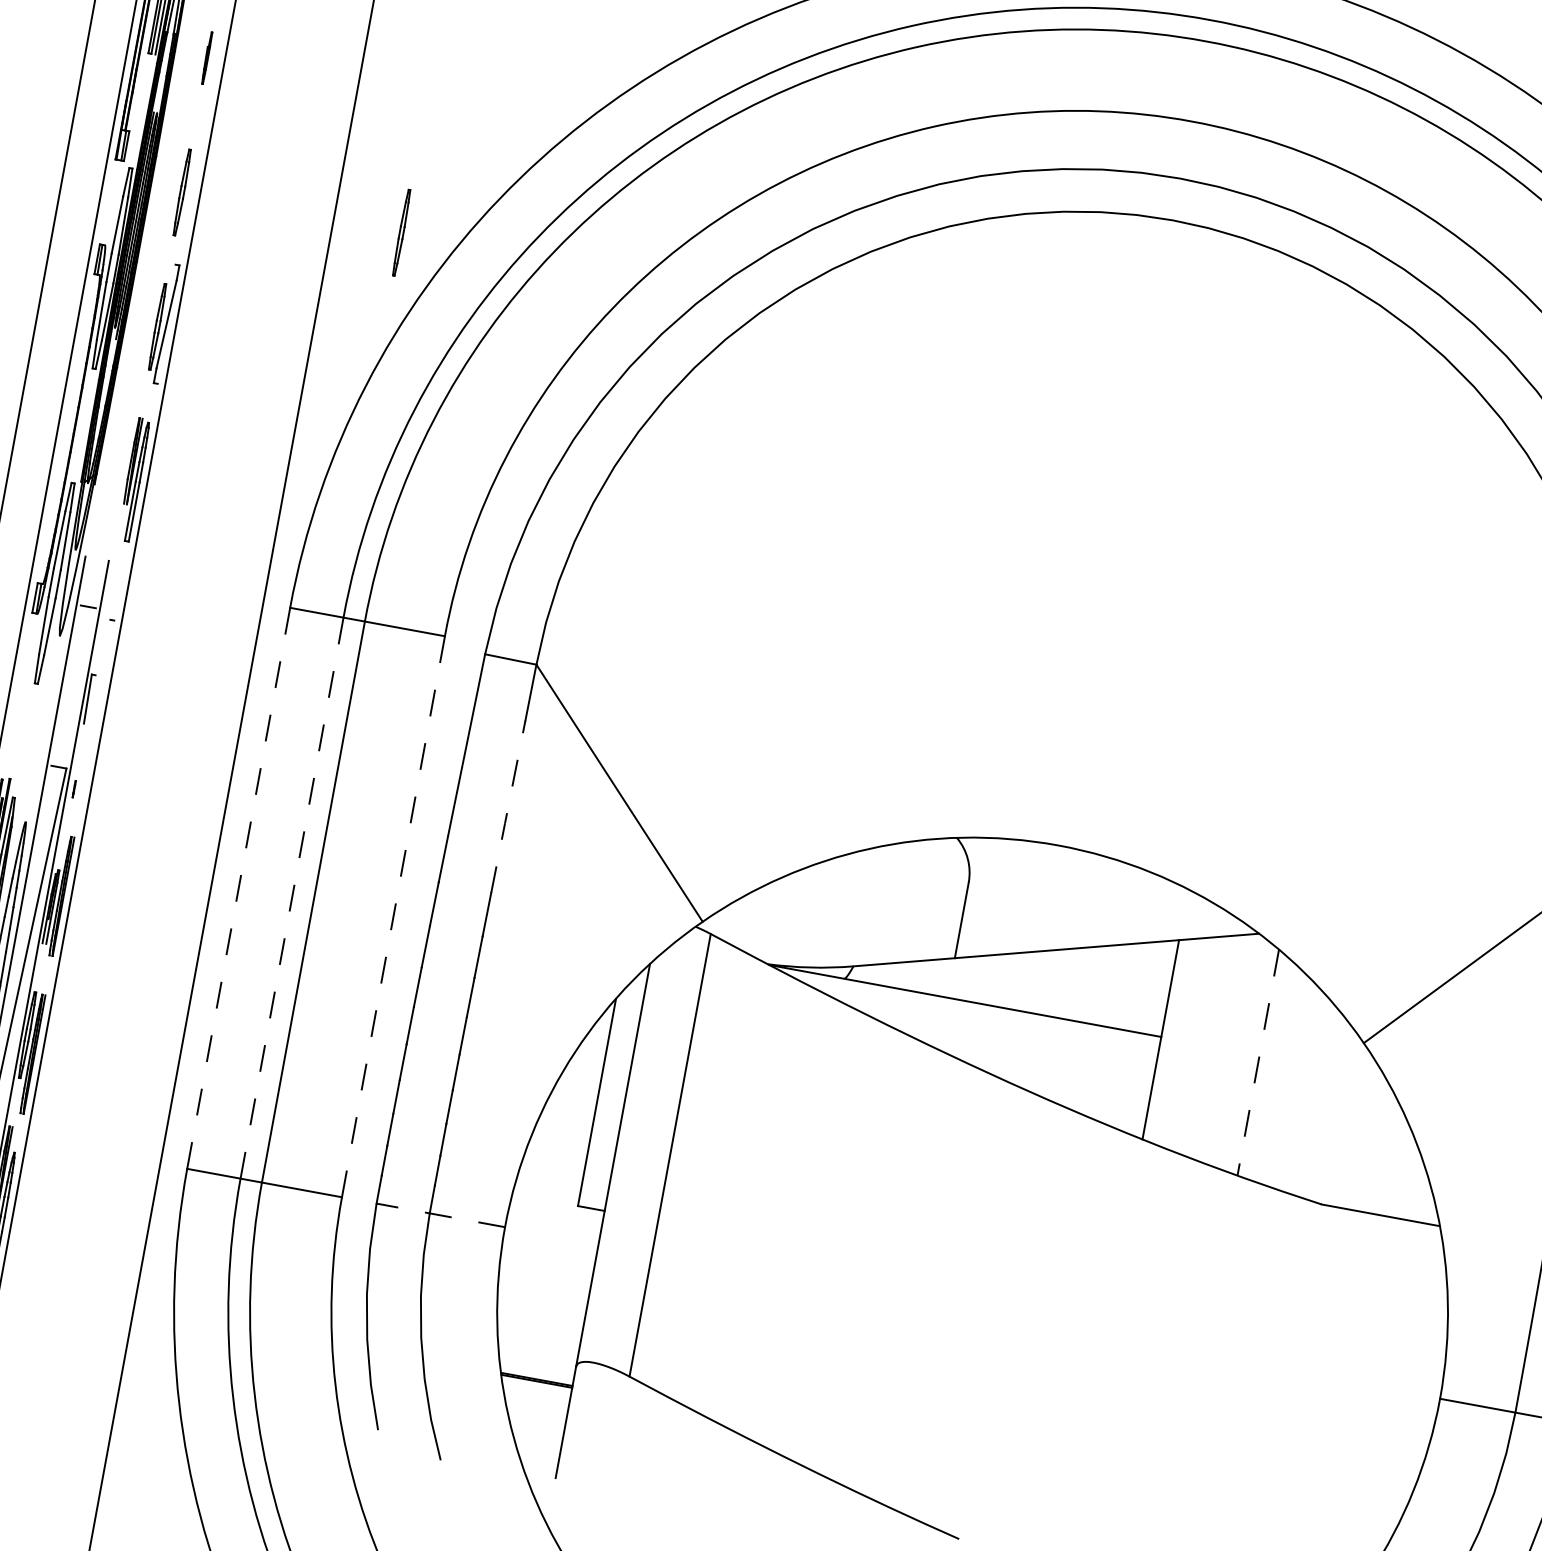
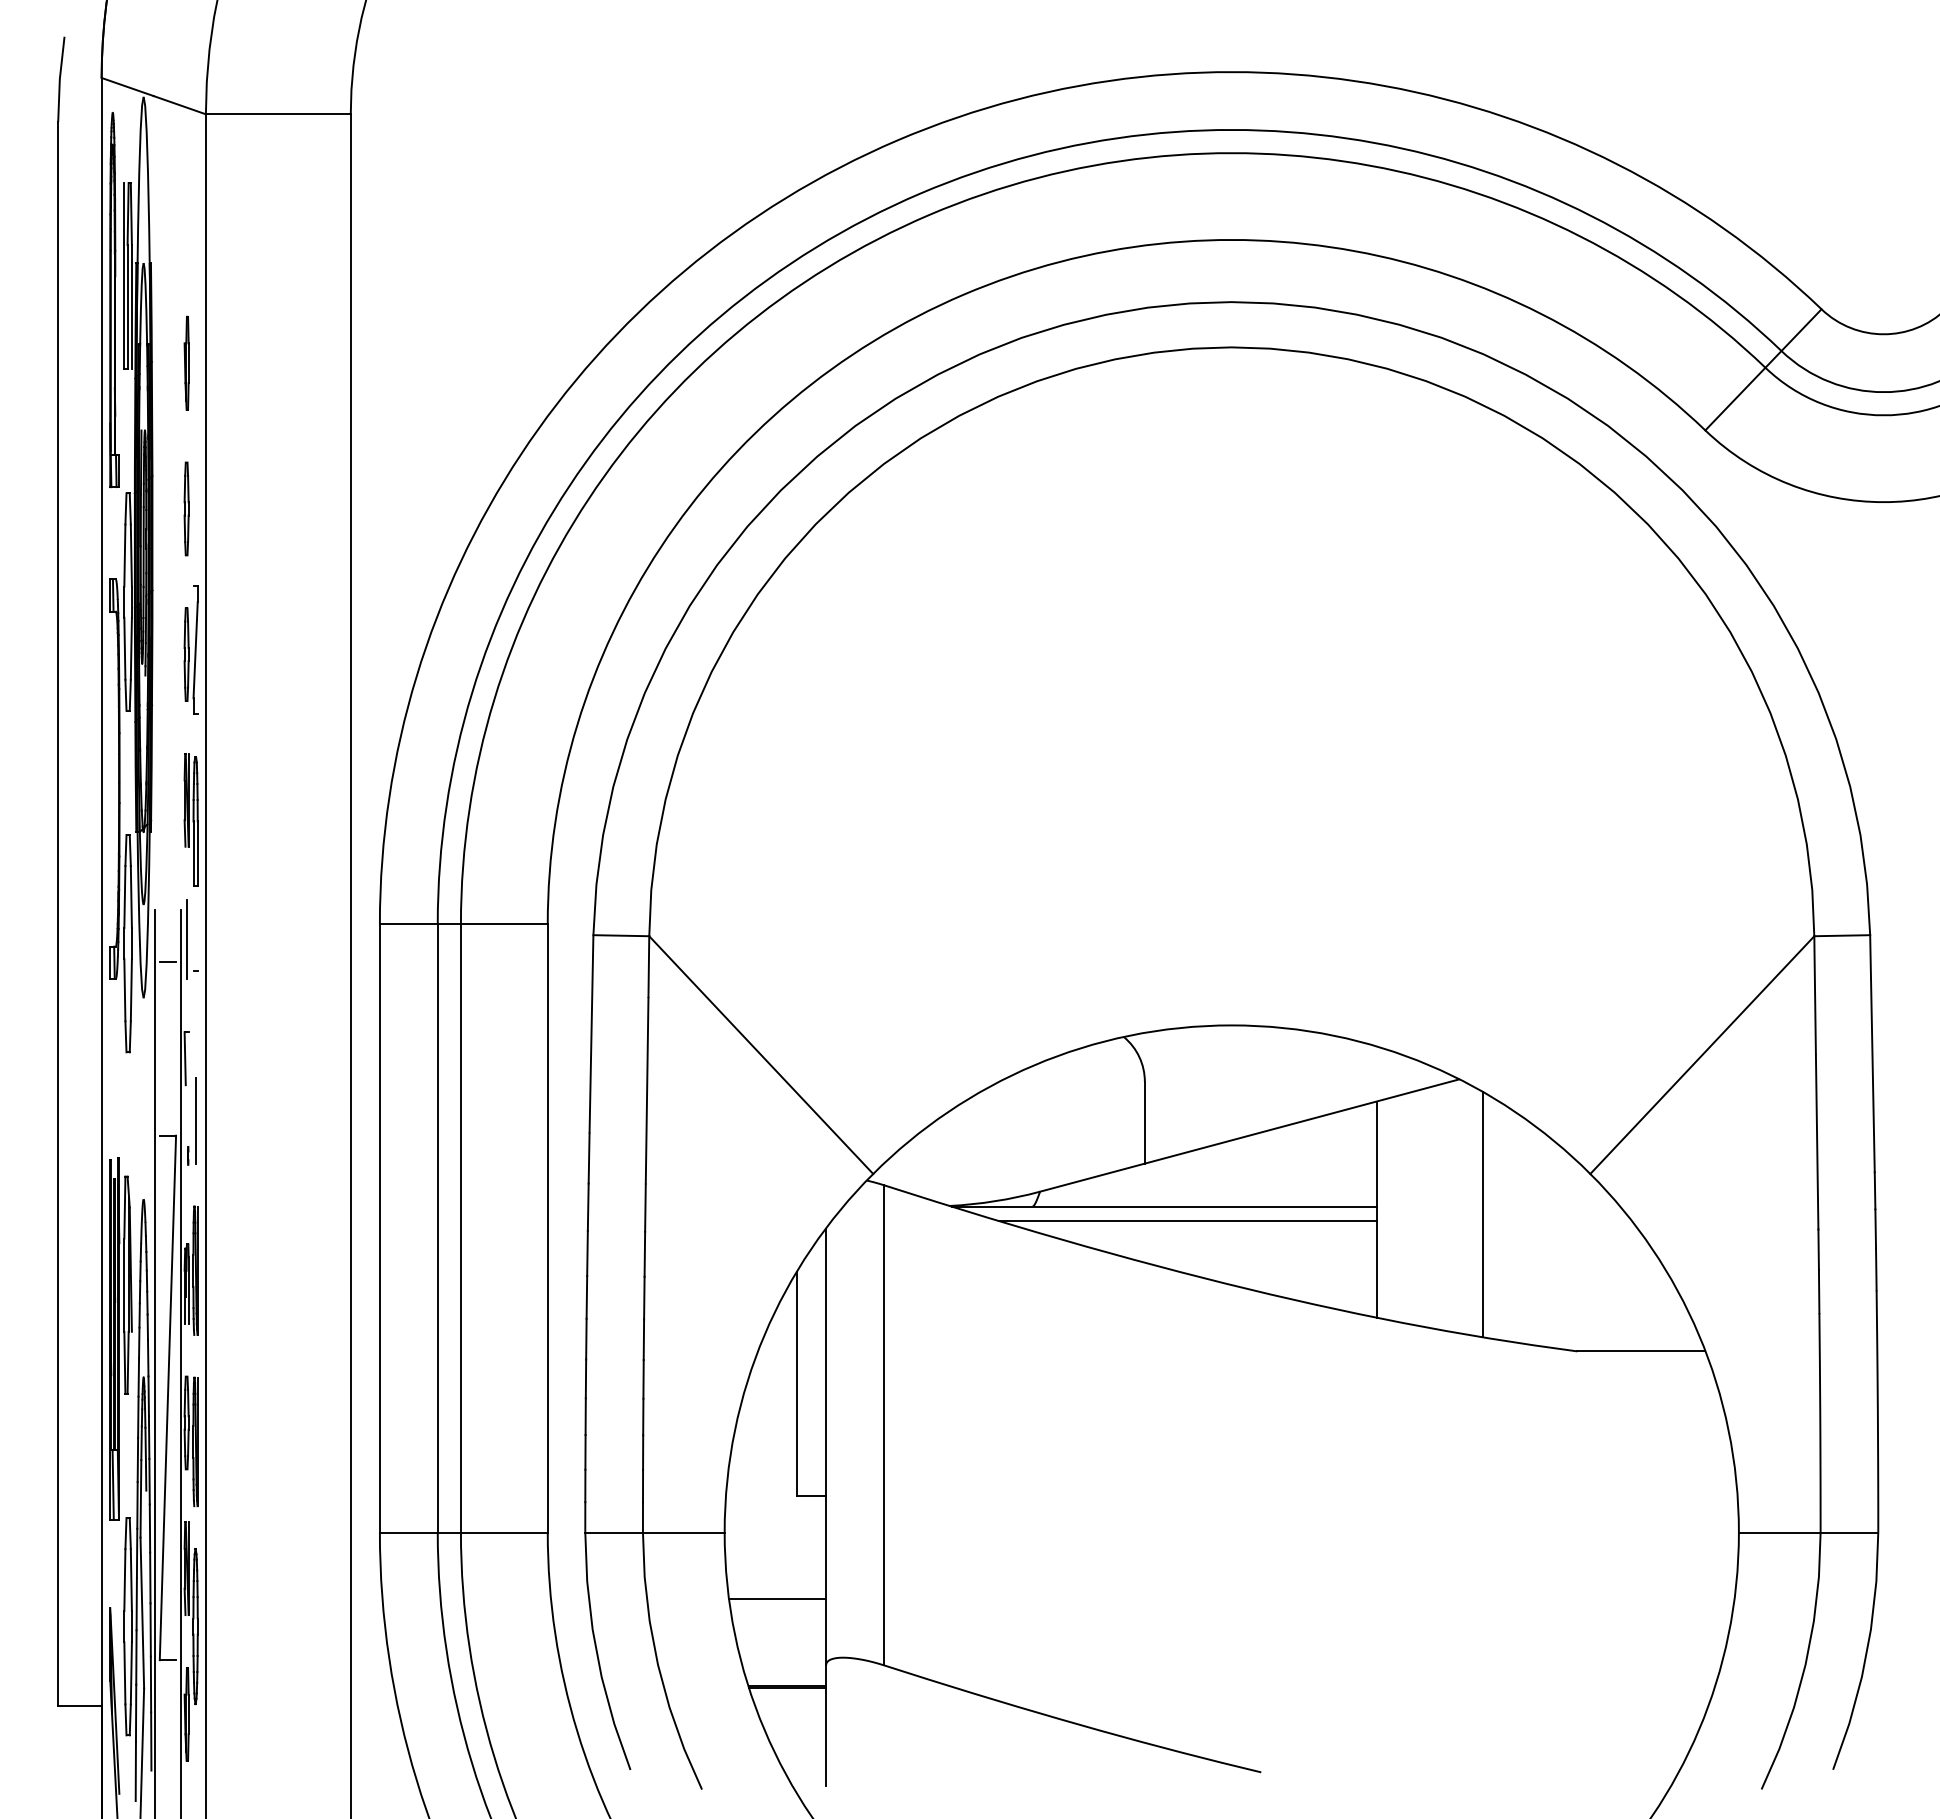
part: (206, 57) -> (186, 362), size x1.67
part: (401, 232) -> (424, 508), removed
line: (110, 589) -> (187, 939), added
line: (86, 757) -> (195, 1120), added
line: (508, 806) -> (647, 1090), dashed -> solid
line: (238, 888) -> (379, 1228), dashed -> solid
line: (291, 898) -> (437, 1228), dashed -> solid
line: (393, 916) -> (547, 1228), dashed -> solid
line: (984, 1018) -> (1187, 1221), added
line: (1258, 1062) -> (1483, 1214), dashed -> solid
line: (440, 1215) -> (654, 1532), dashed -> solid
line: (542, 1297) -> (777, 1599), added

